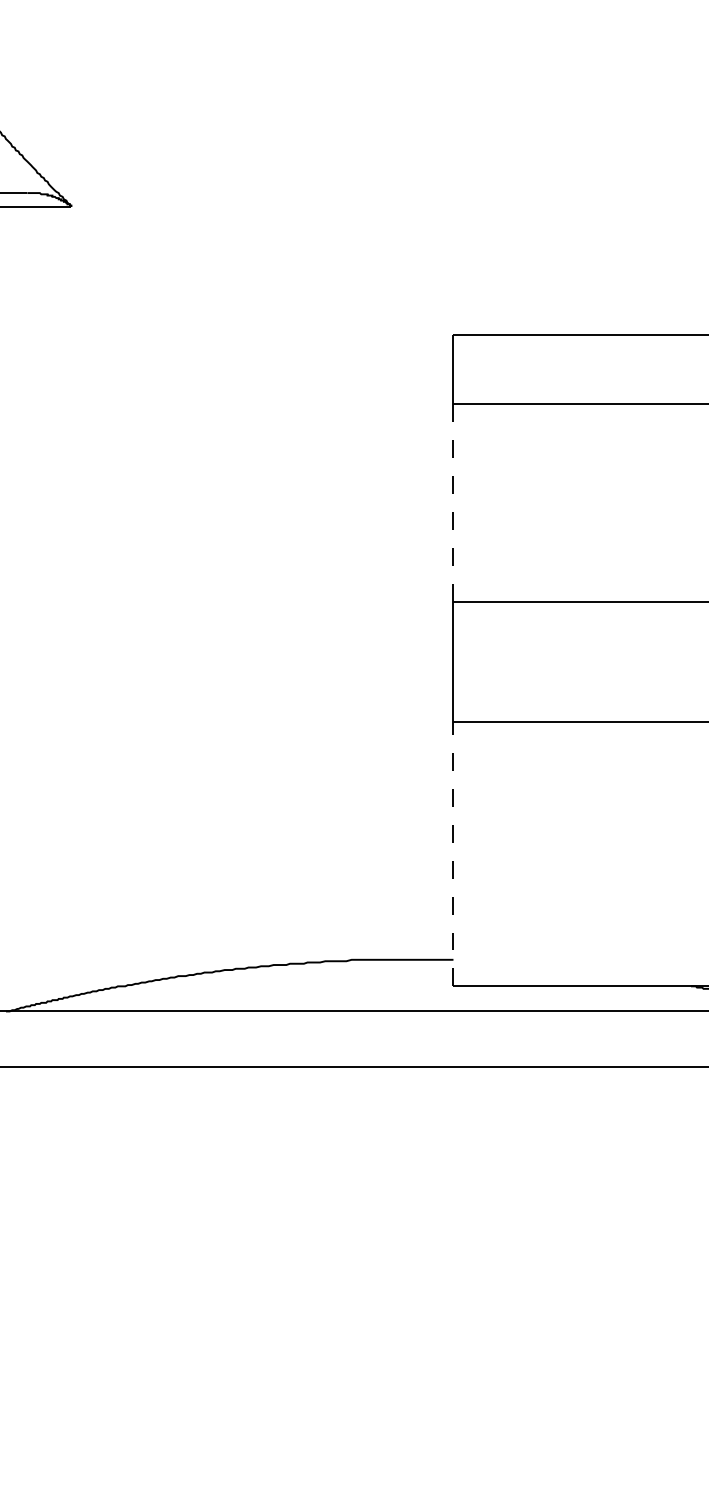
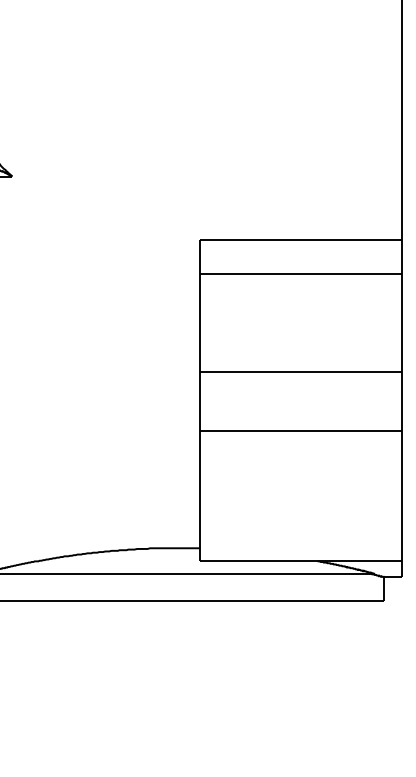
line: (453, 502) -> (200, 322), dashed -> solid
line: (453, 852) -> (200, 495), dashed -> solid

